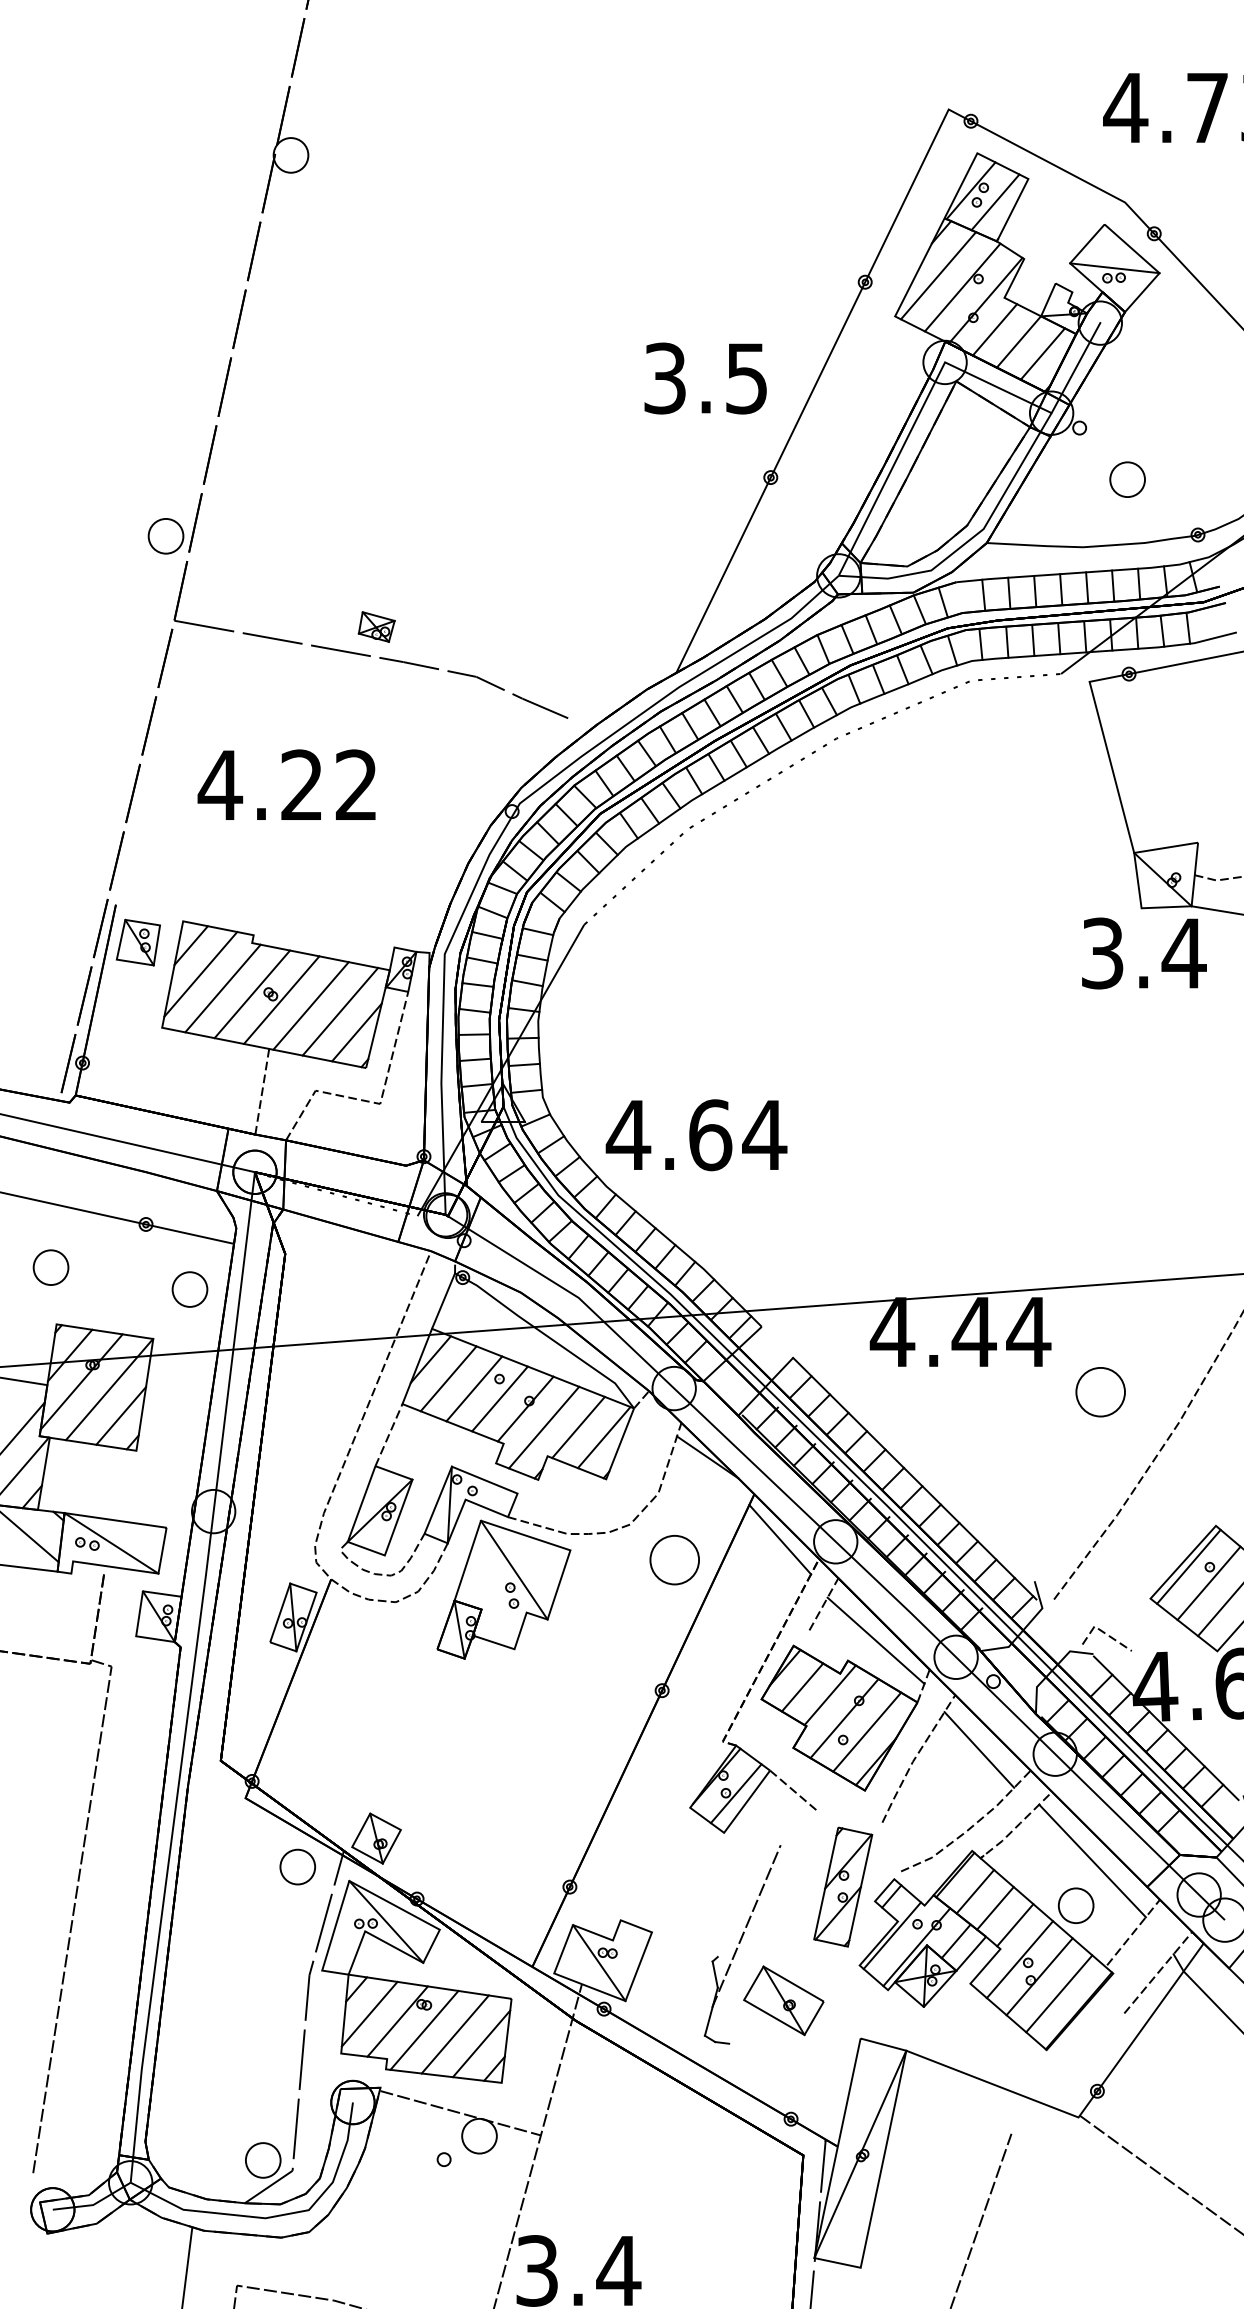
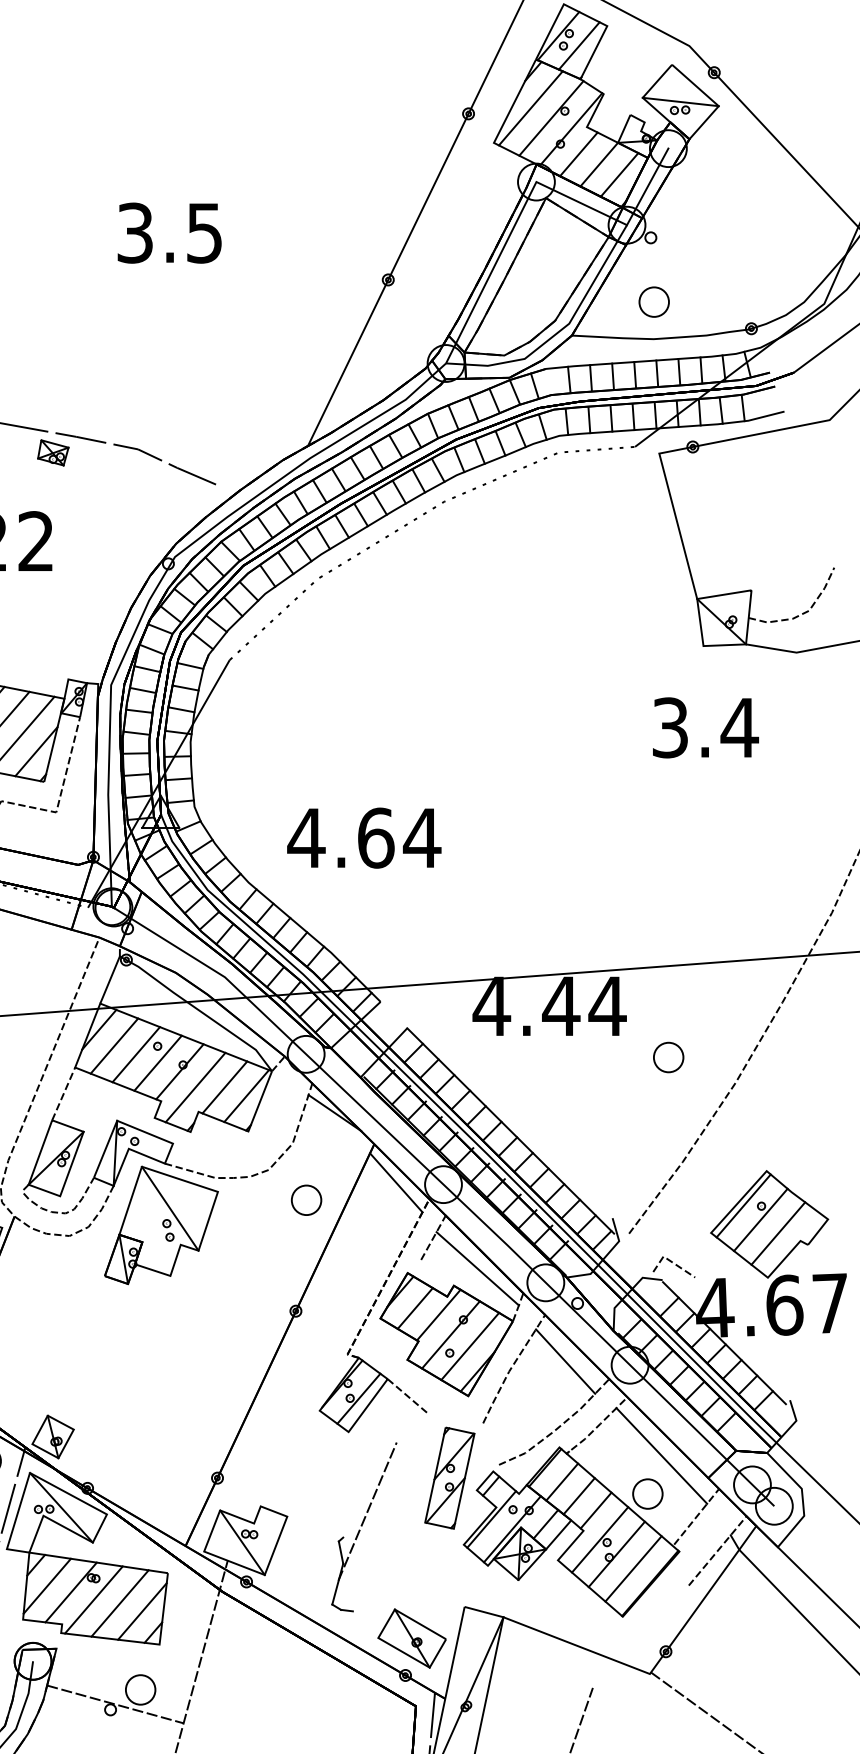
text: (705, 378) -> (169, 233), moved
part: (1127, 479) -> (654, 301), moved
part: (376, 626) -> (53, 452), moved
text: (1144, 953) -> (705, 727), moved
text: (696, 1135) -> (364, 838), moved
part: (1100, 1392) -> (668, 1057), size x0.71
part: (674, 1560) -> (306, 1200), size x0.71
part: (783, 2000) -> (411, 1638), moved
line: (460, 2113) -> (115, 1704), moved

